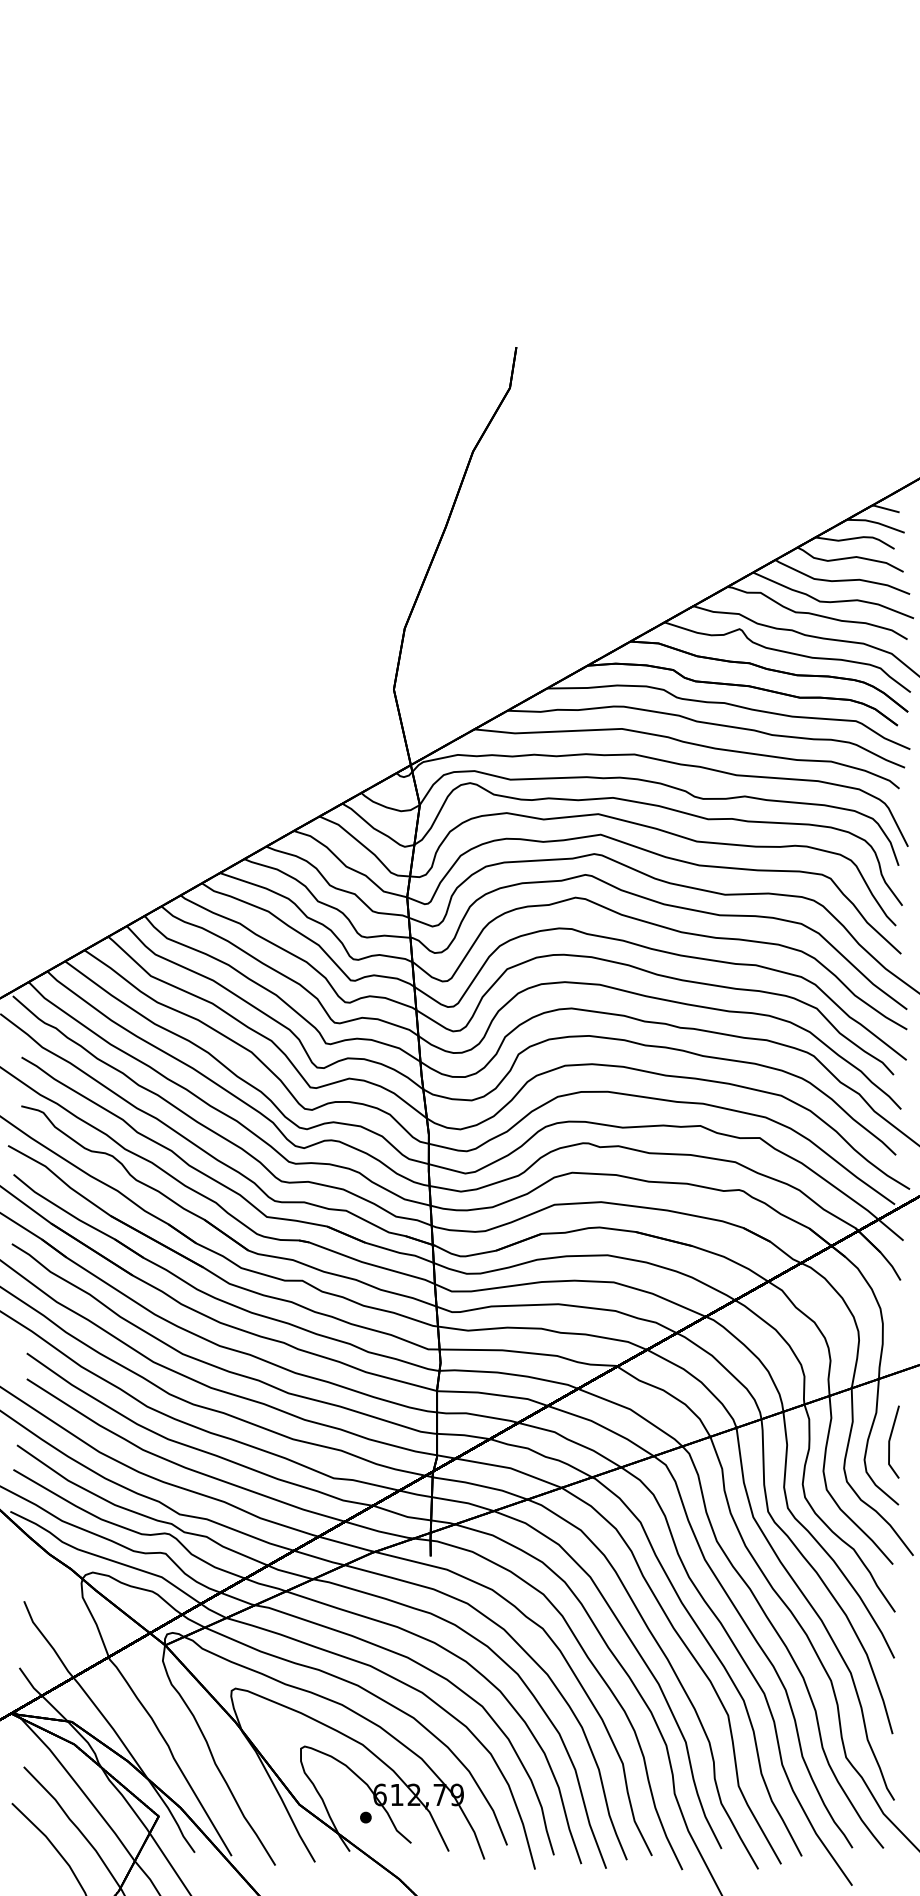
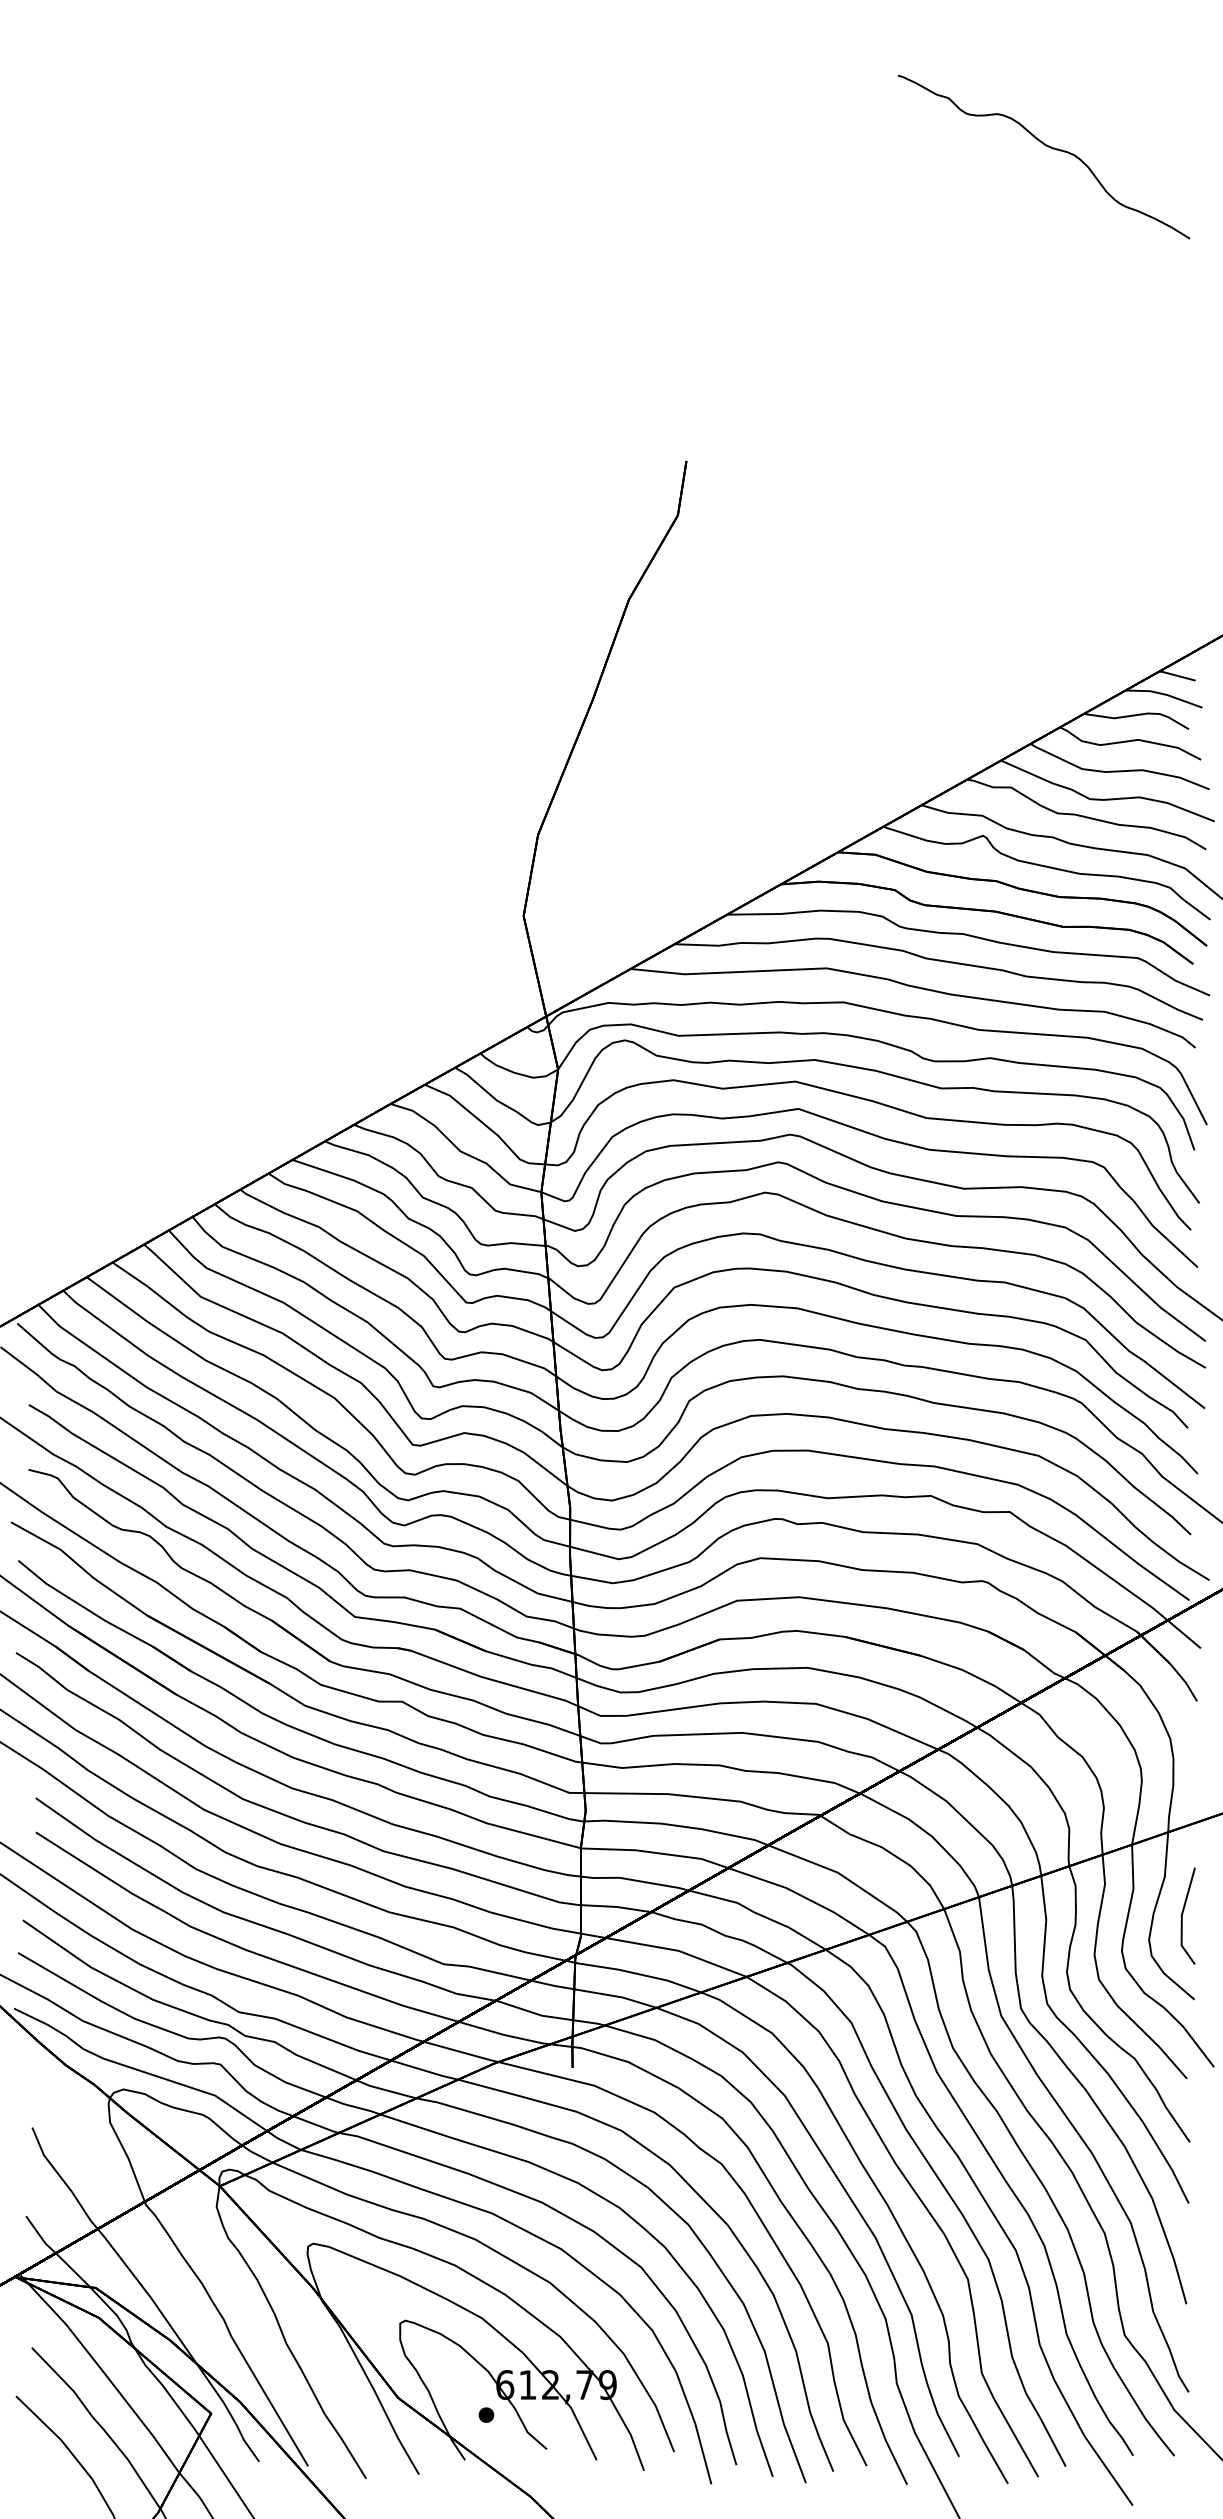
curve: (788, 111) -> (1048, 147), added

